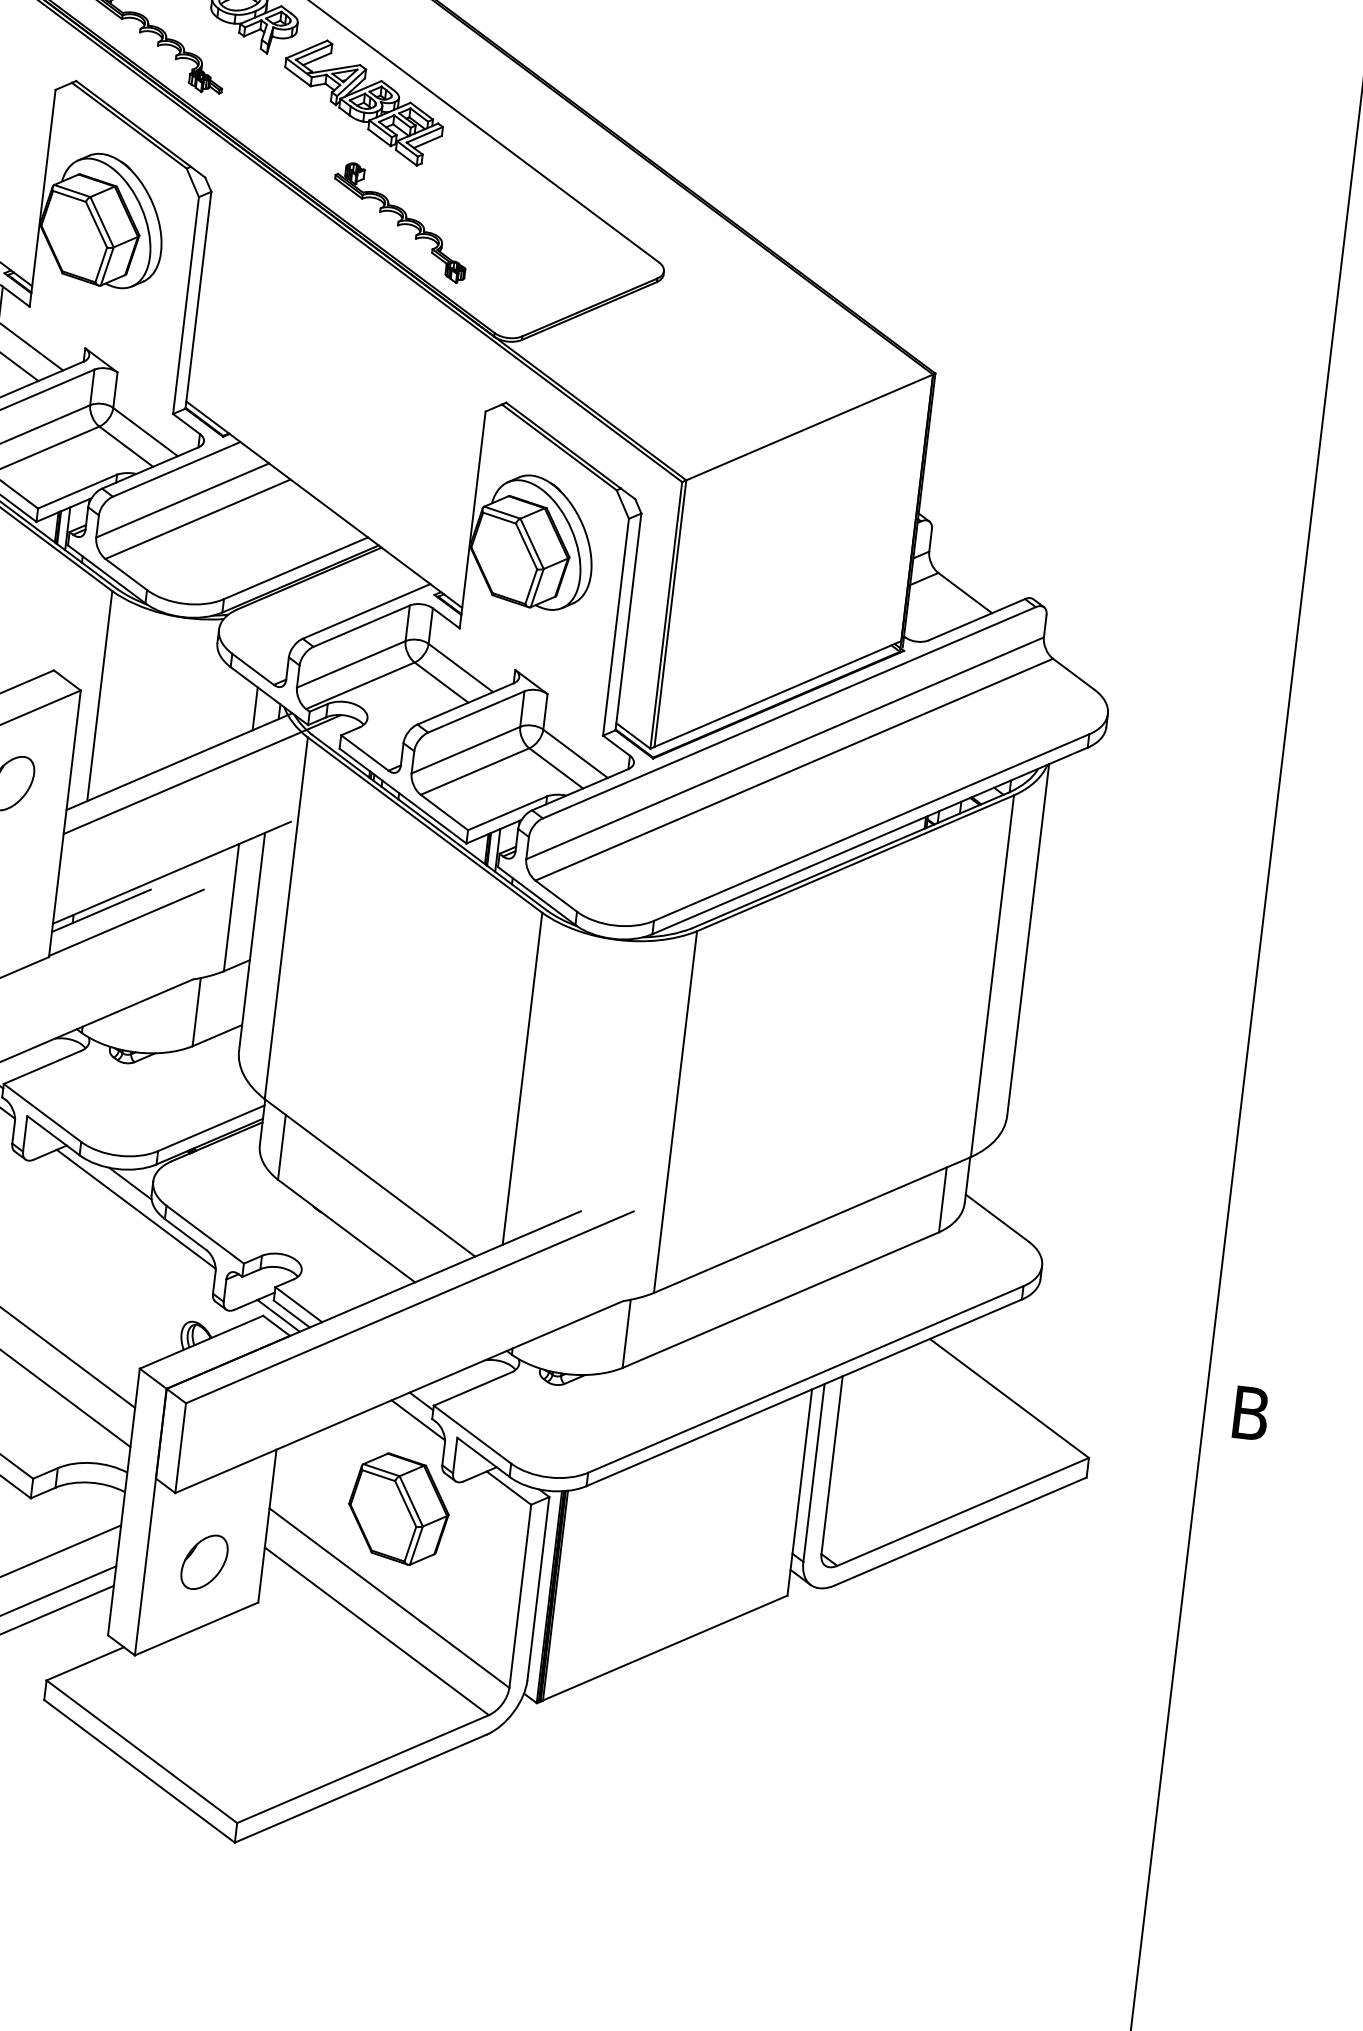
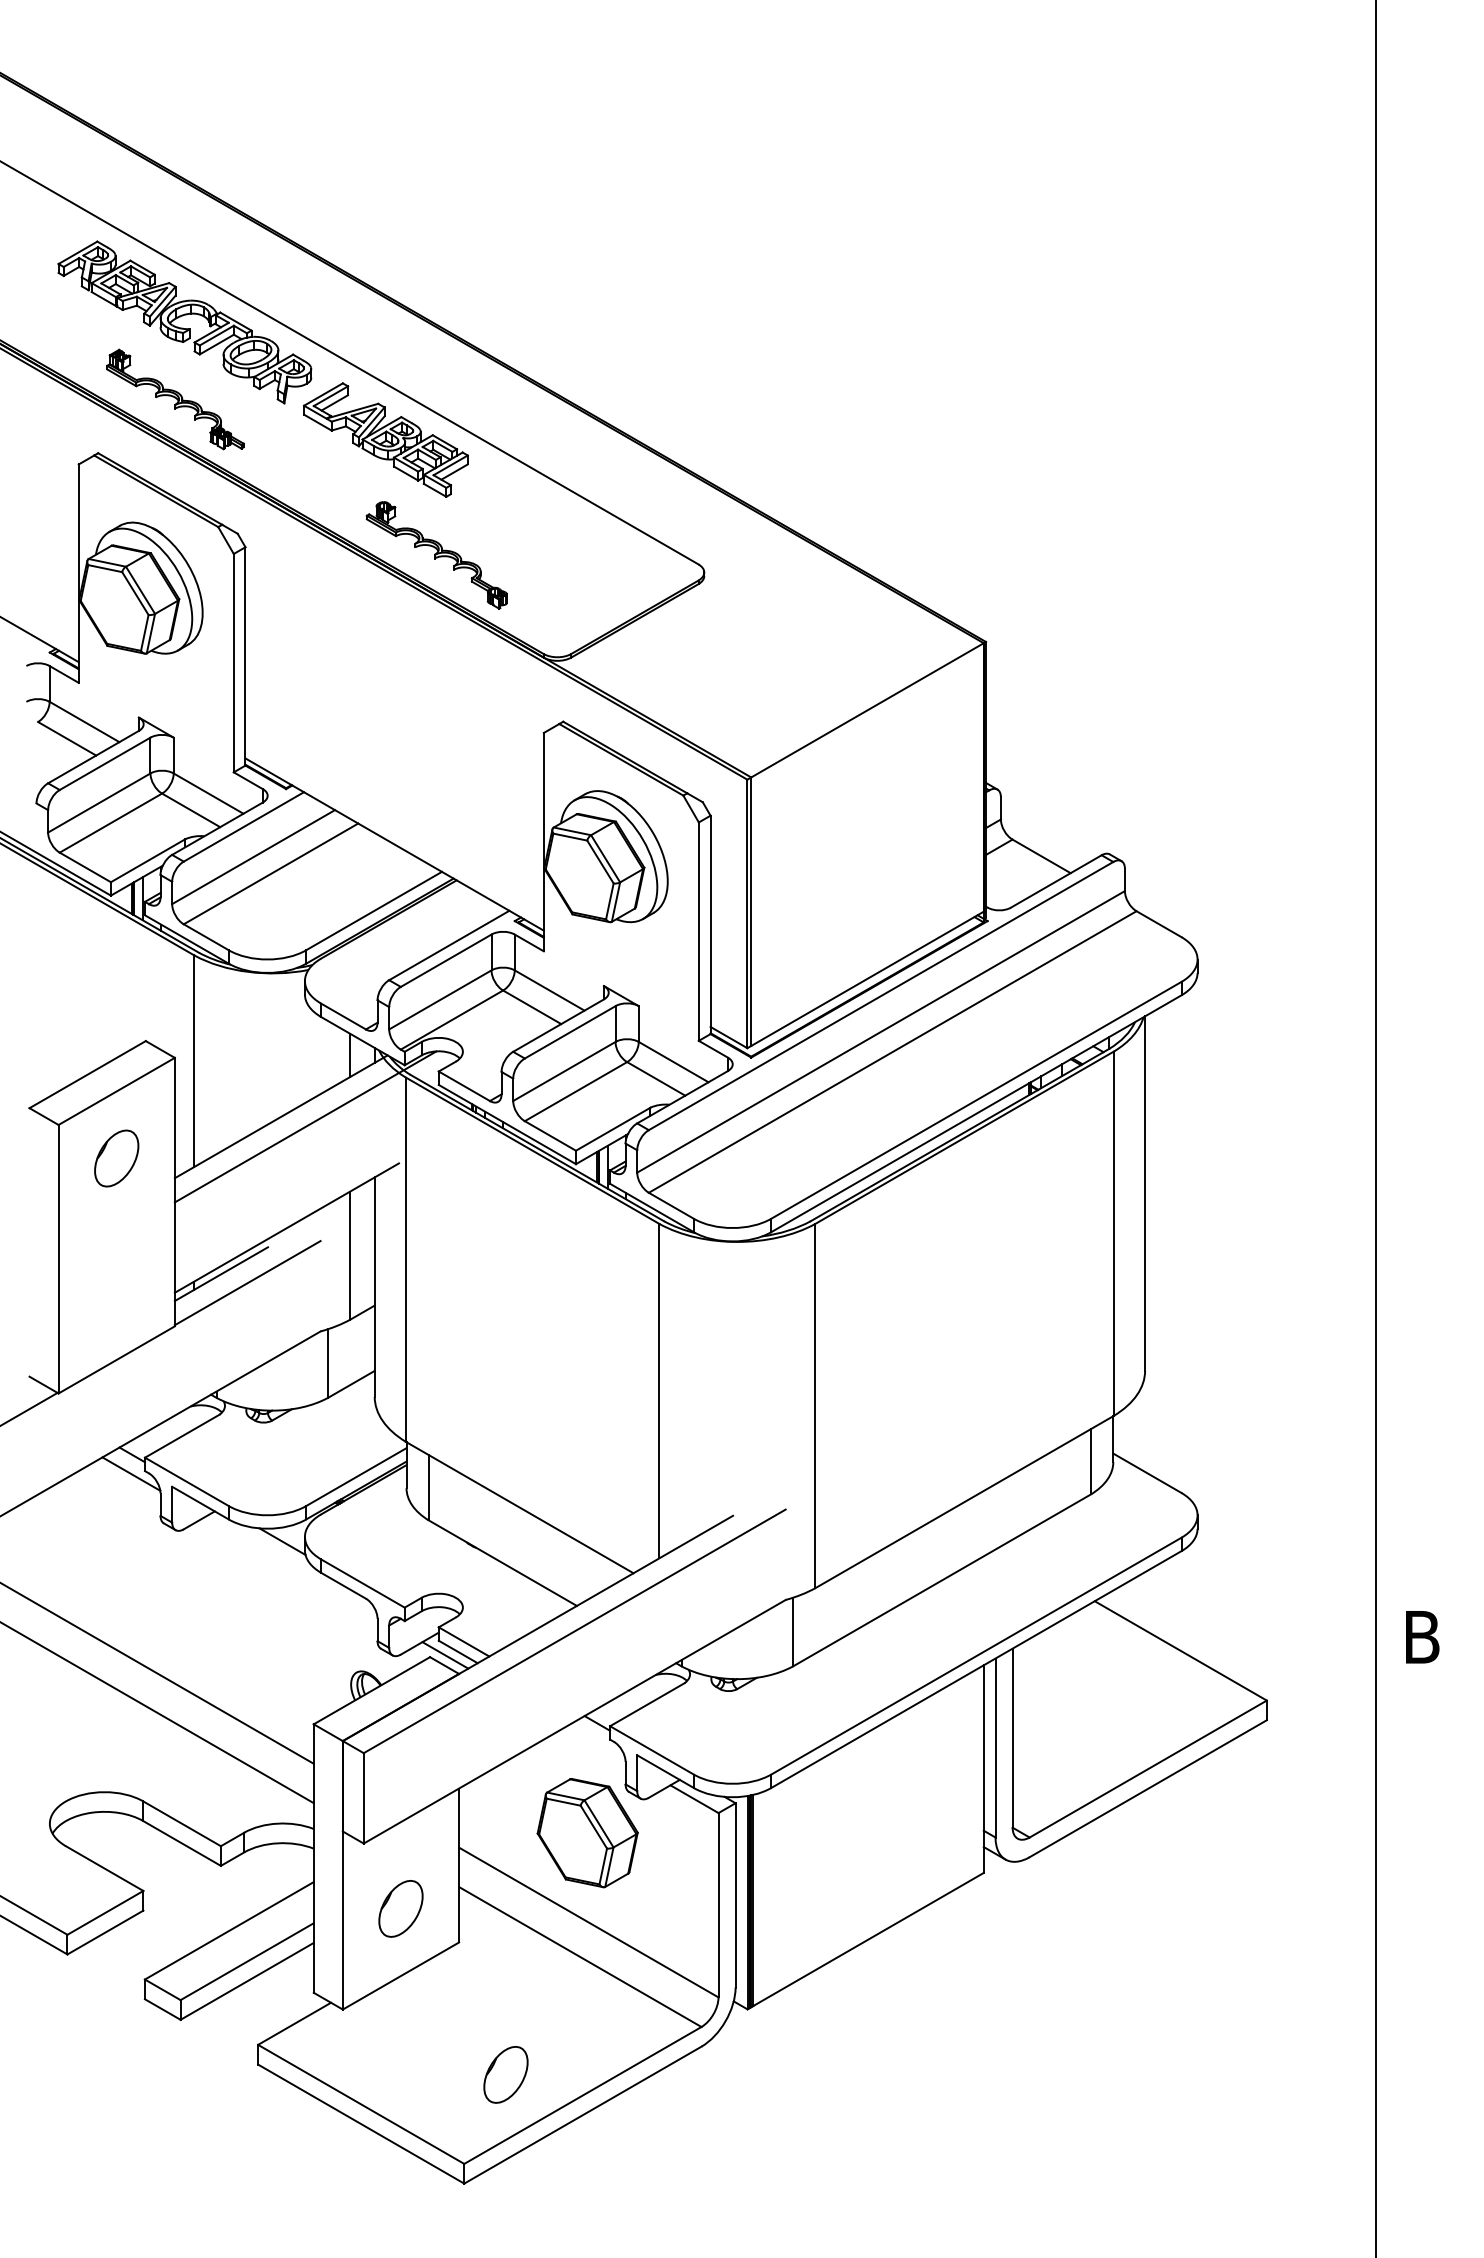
line: (136, 1209) -> (291, 1566), removed
line: (418, 1420) -> (596, 1742), removed
part: (288, 1739) -> (505, 2074), added

